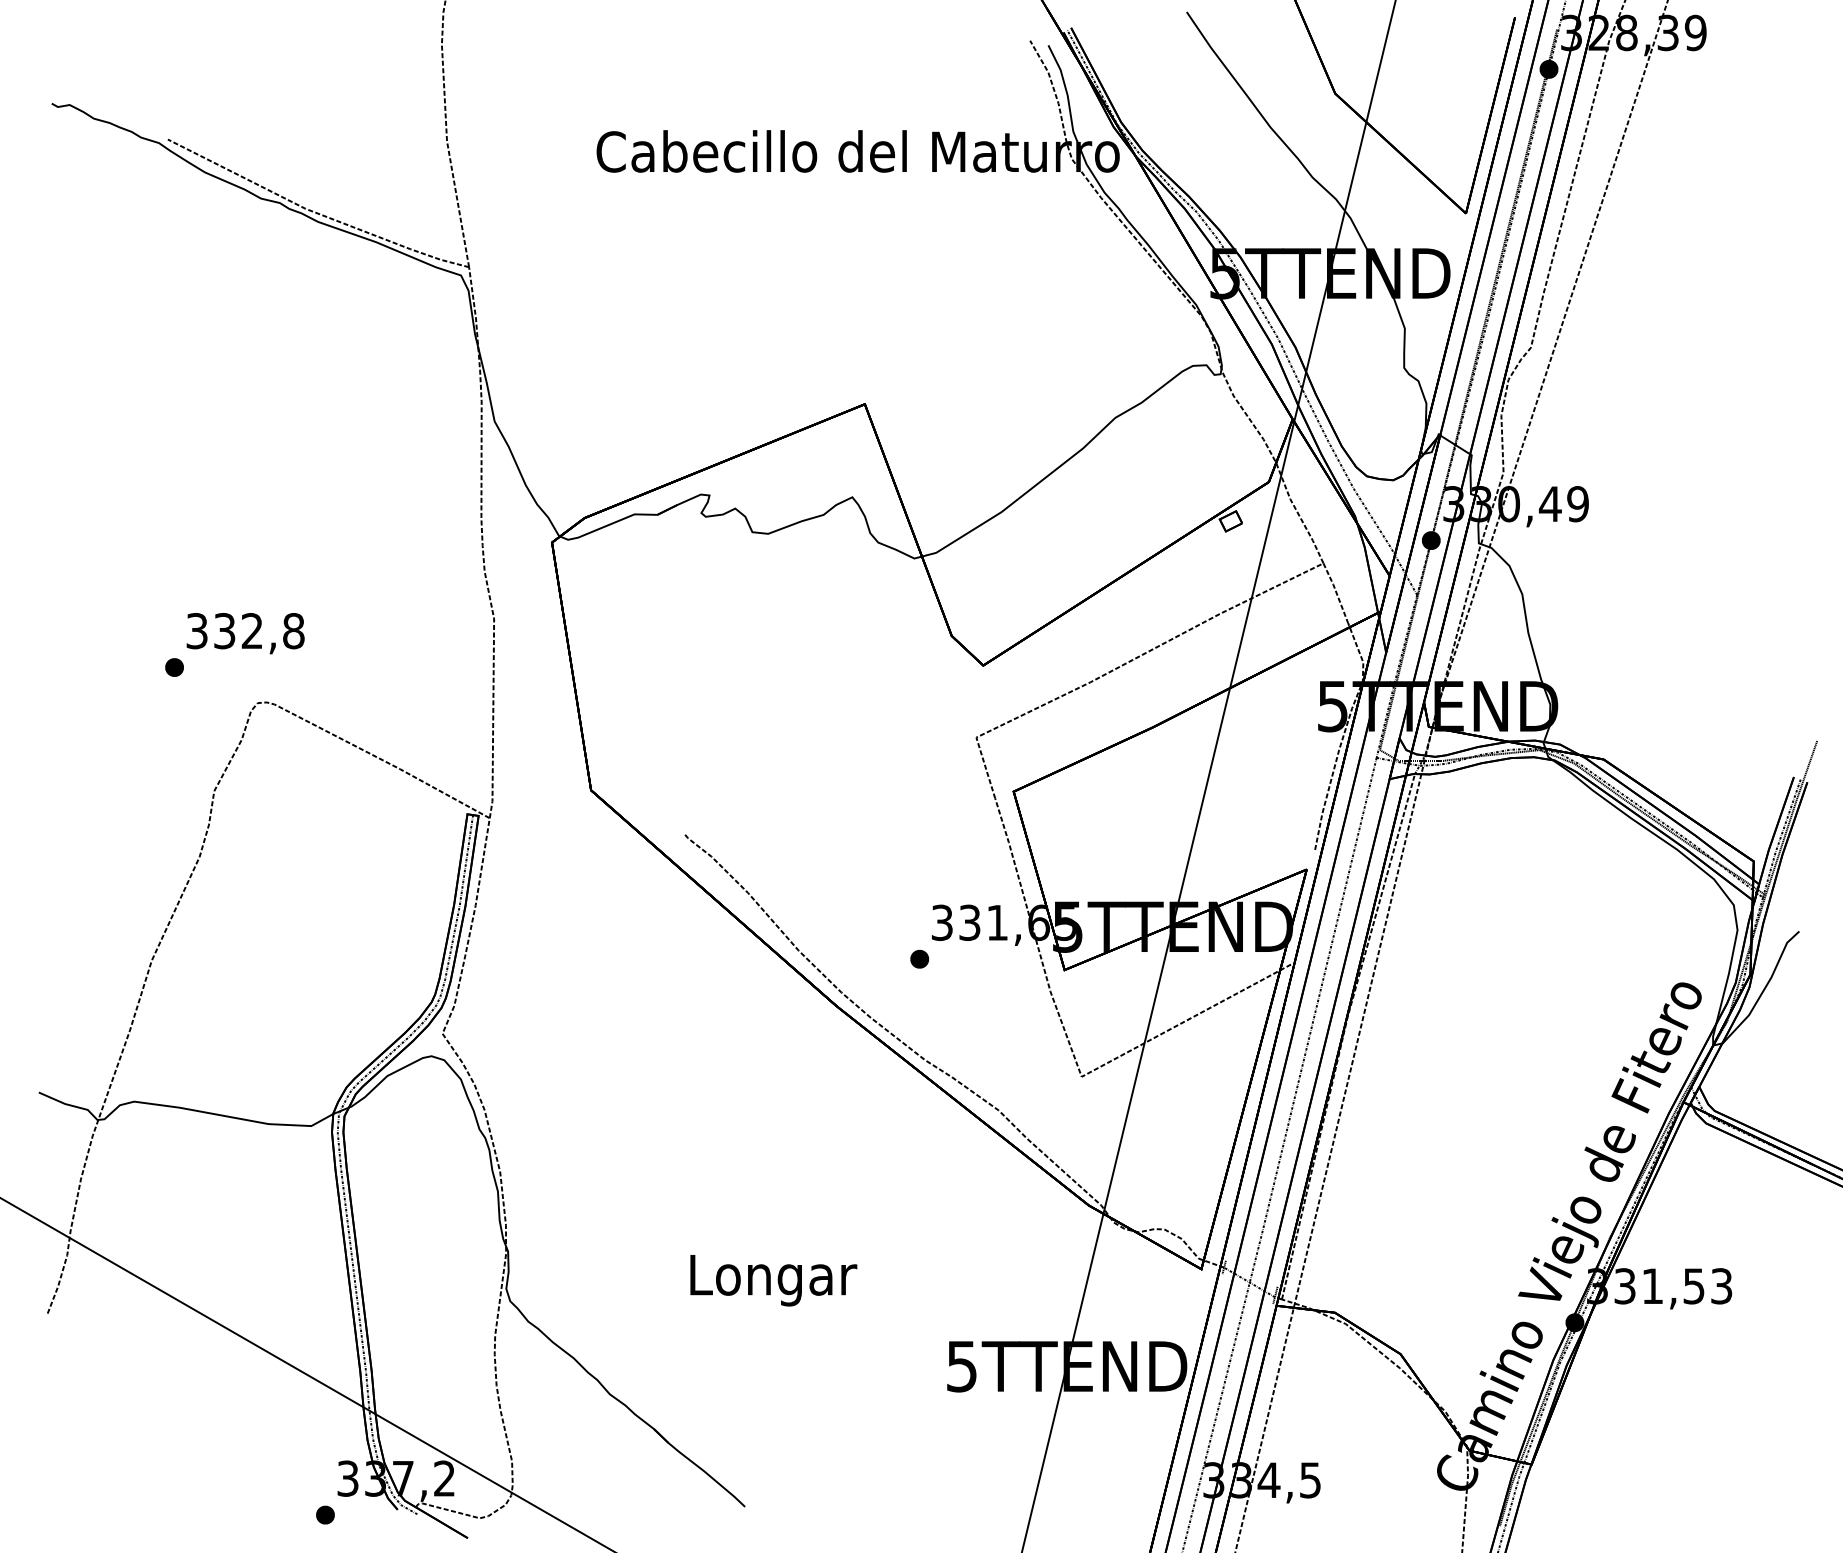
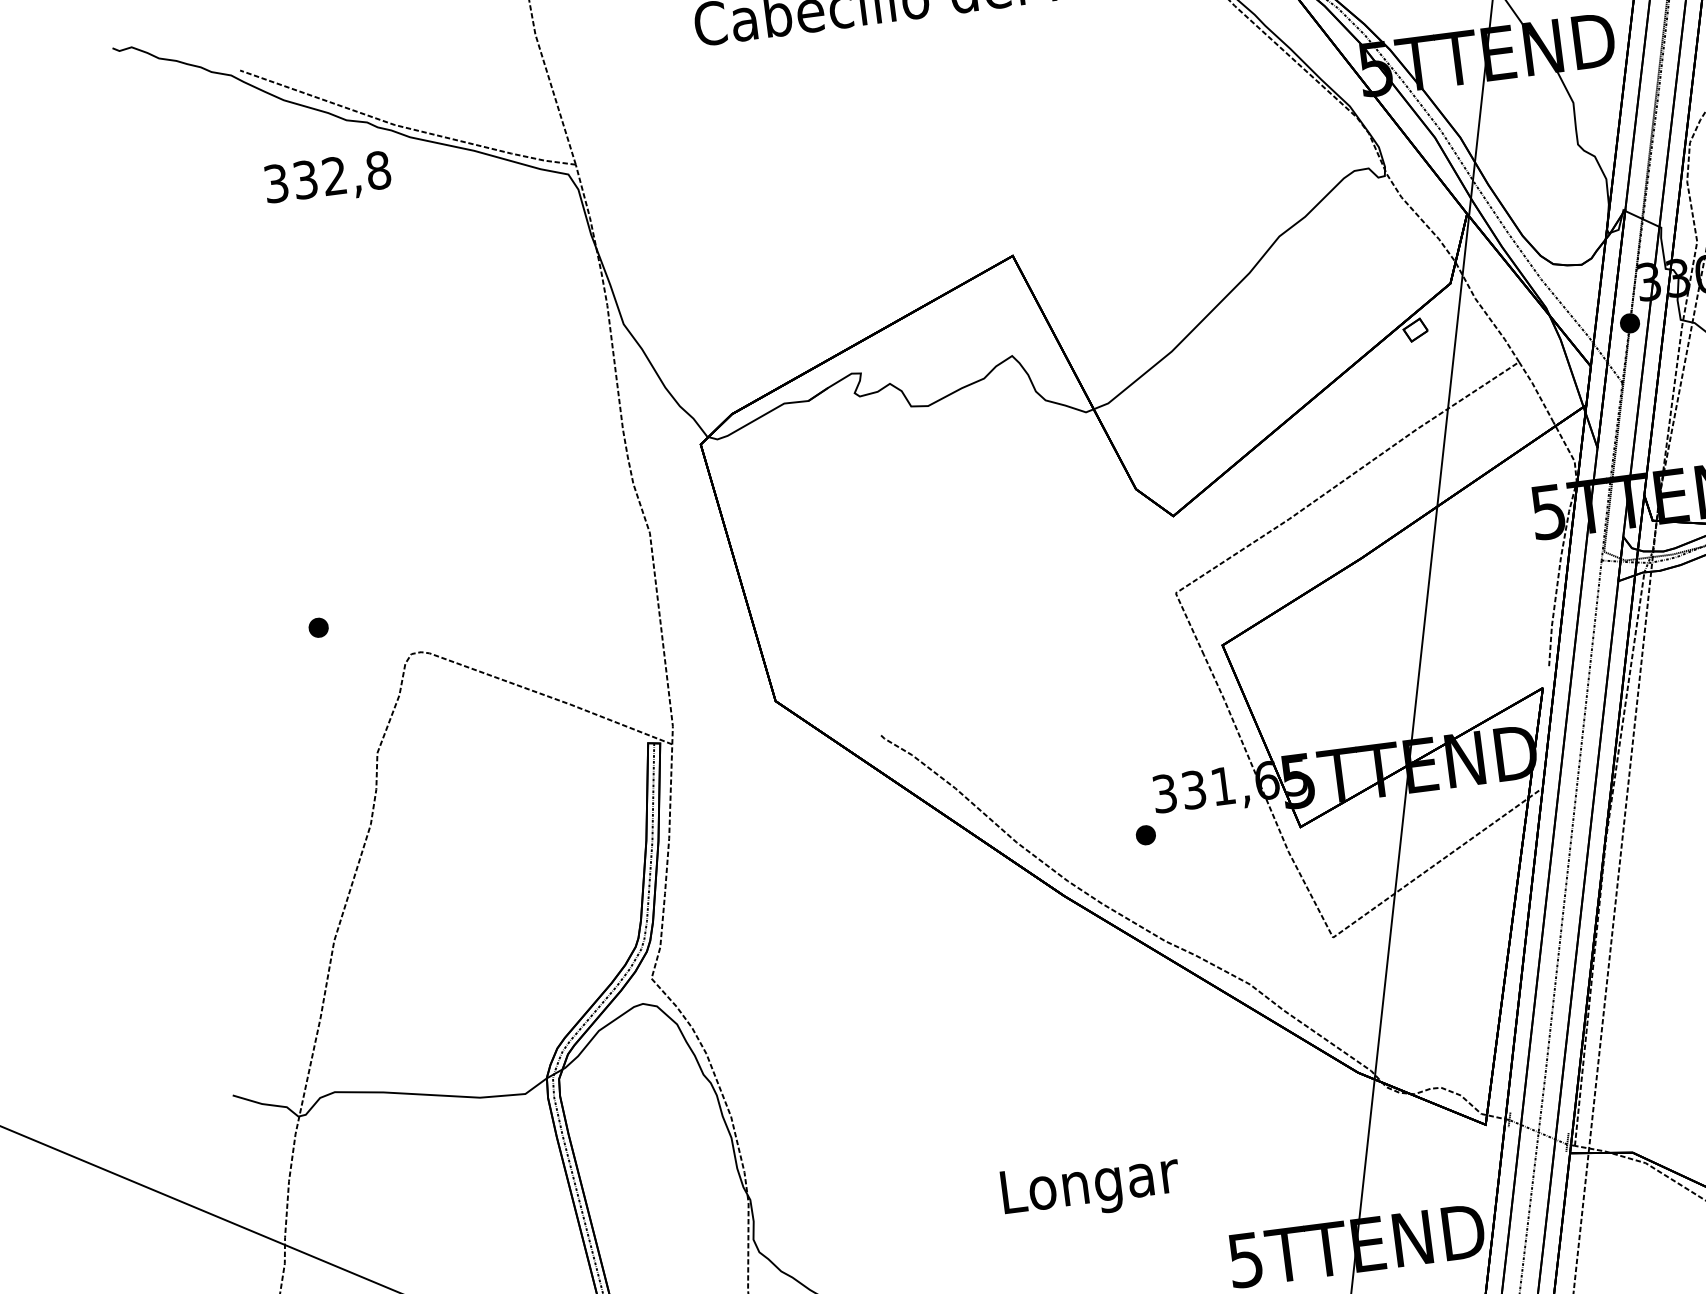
text: (245, 633) -> (327, 179), moved
text: (773, 1280) -> (1090, 1187), moved

